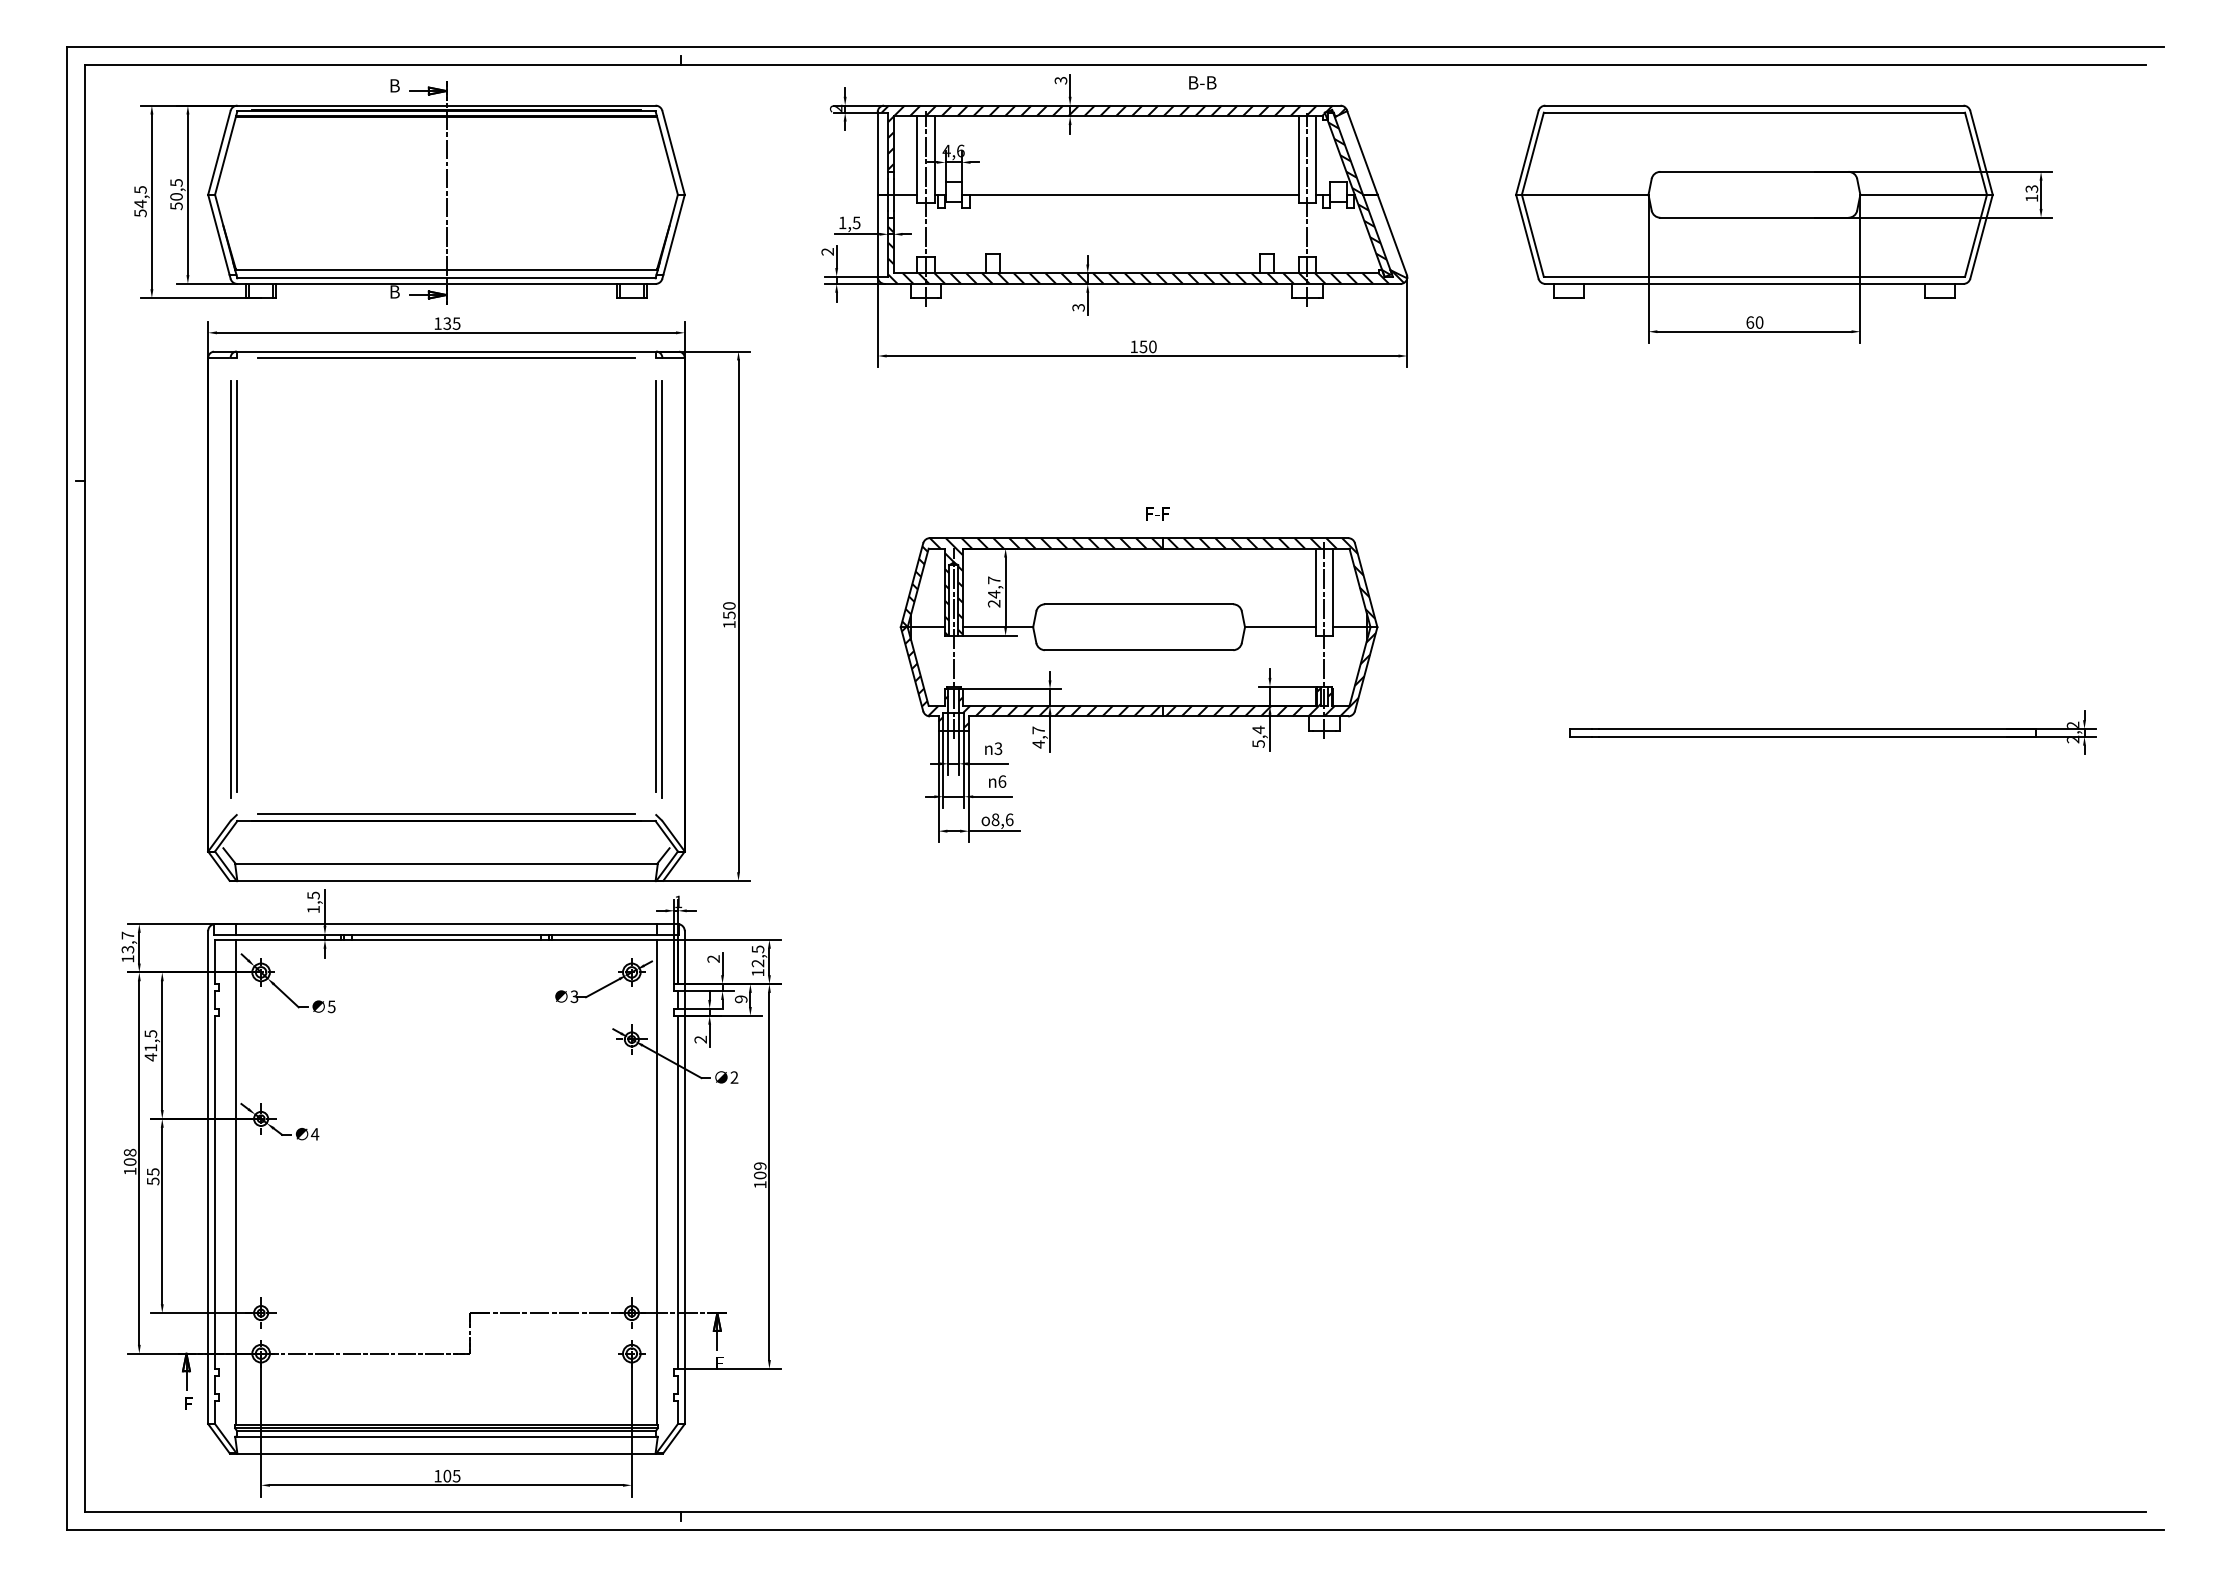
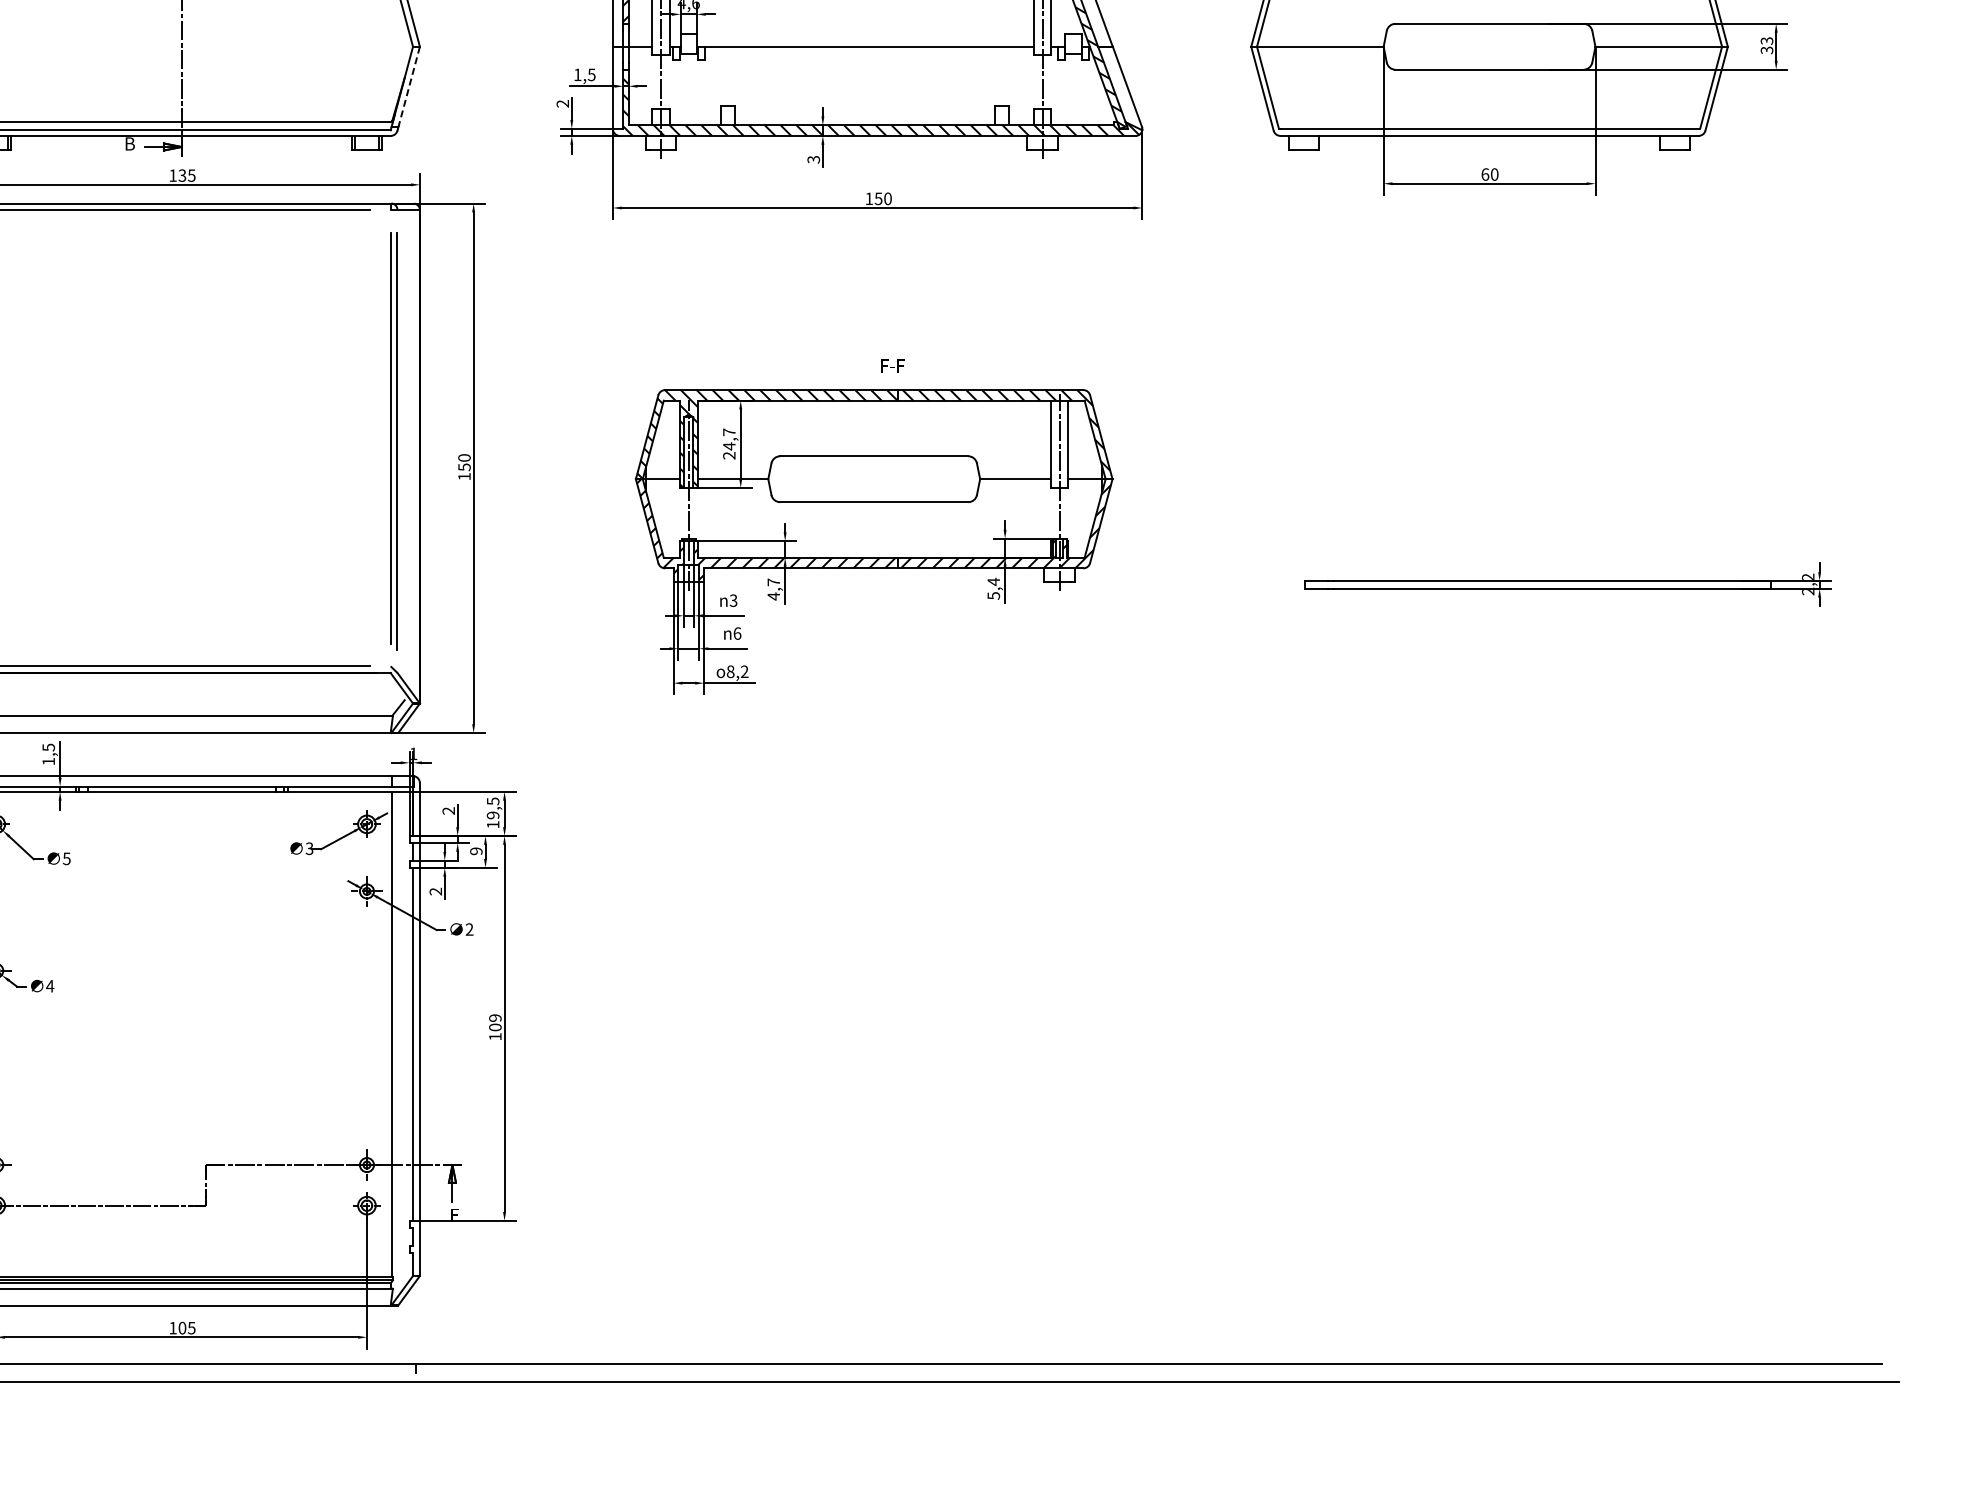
text: (2031, 198) -> (1766, 50), 13 -> 33
line: (673, 235) -> (408, 87), solid -> dashed
text: (1009, 819) -> (744, 671), 8,6 -> 8,2
text: (758, 963) -> (493, 815), 12,5 -> 19,5

